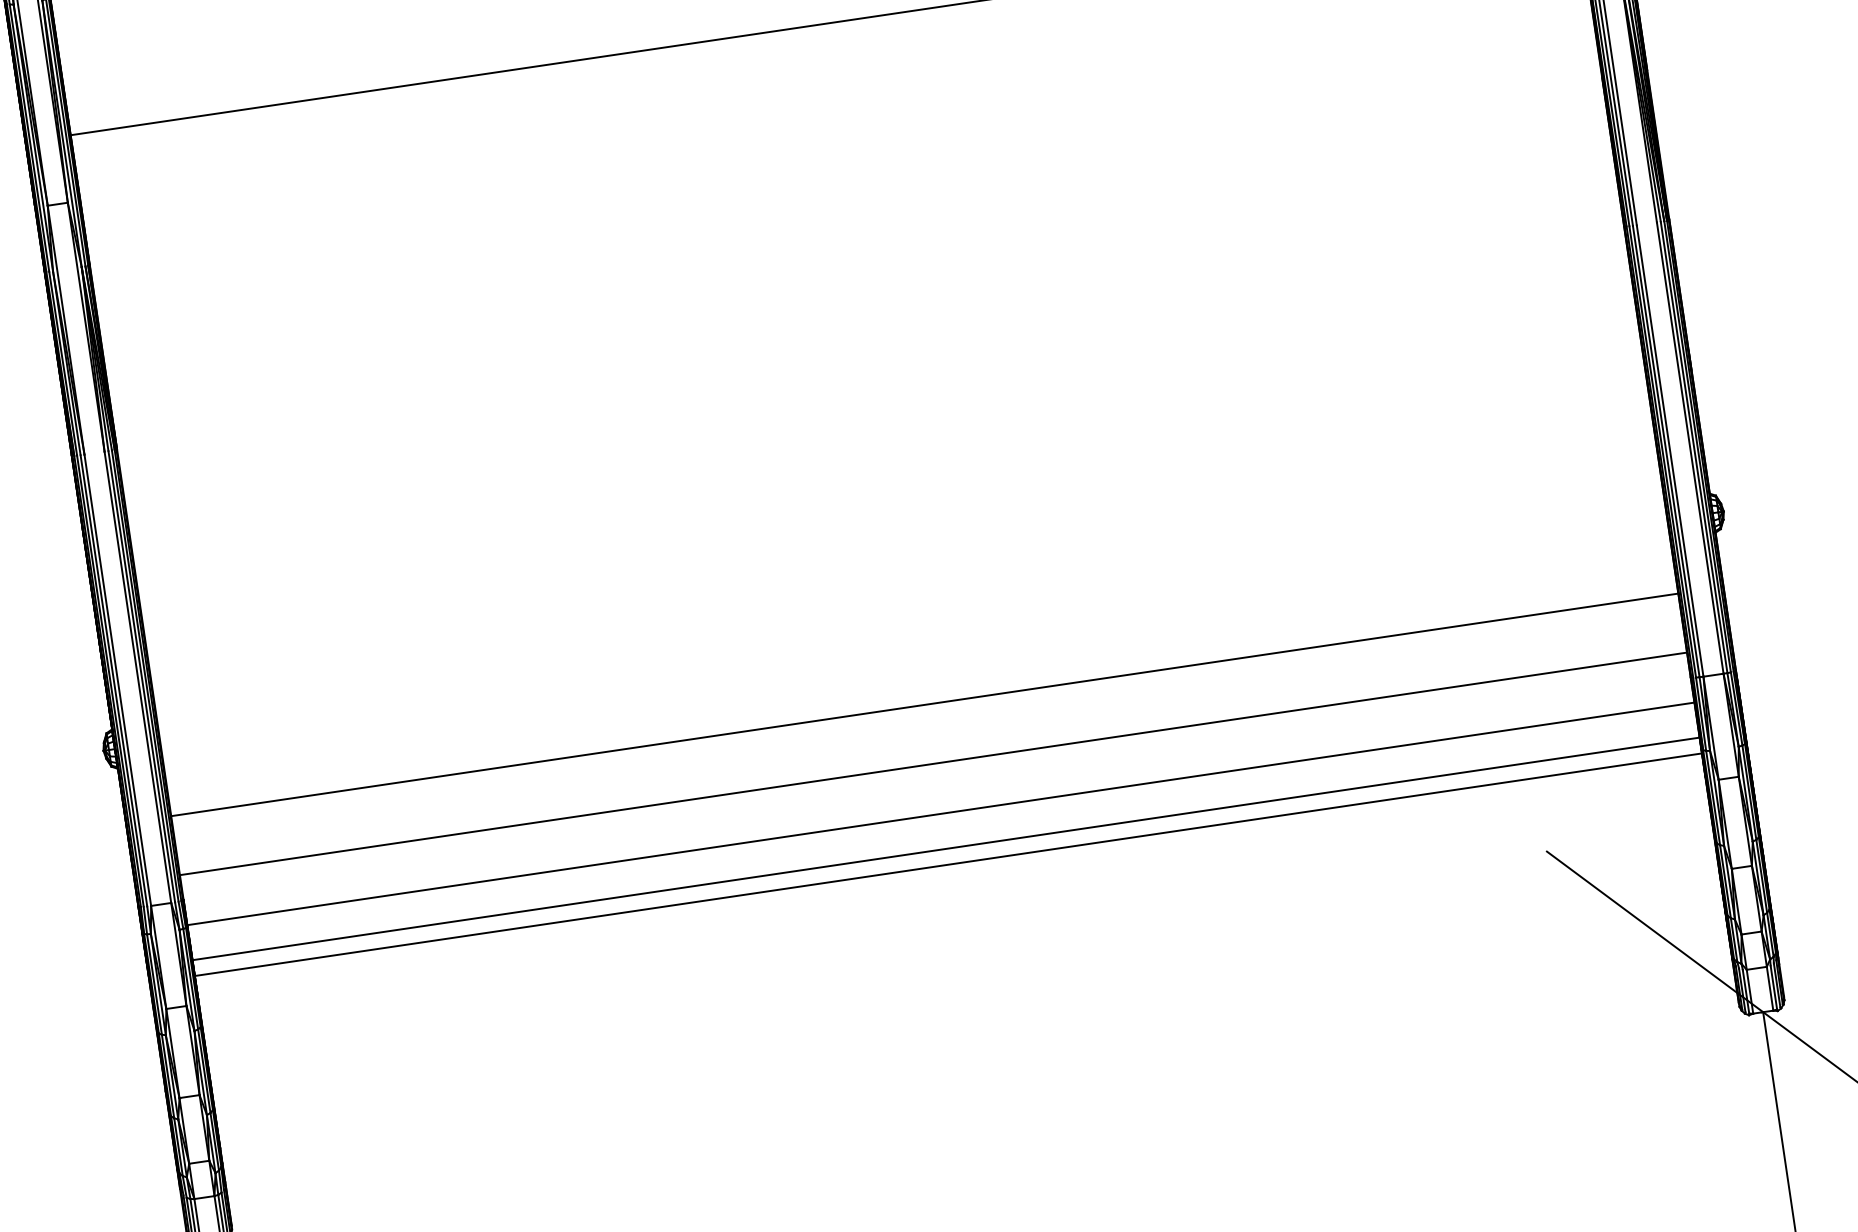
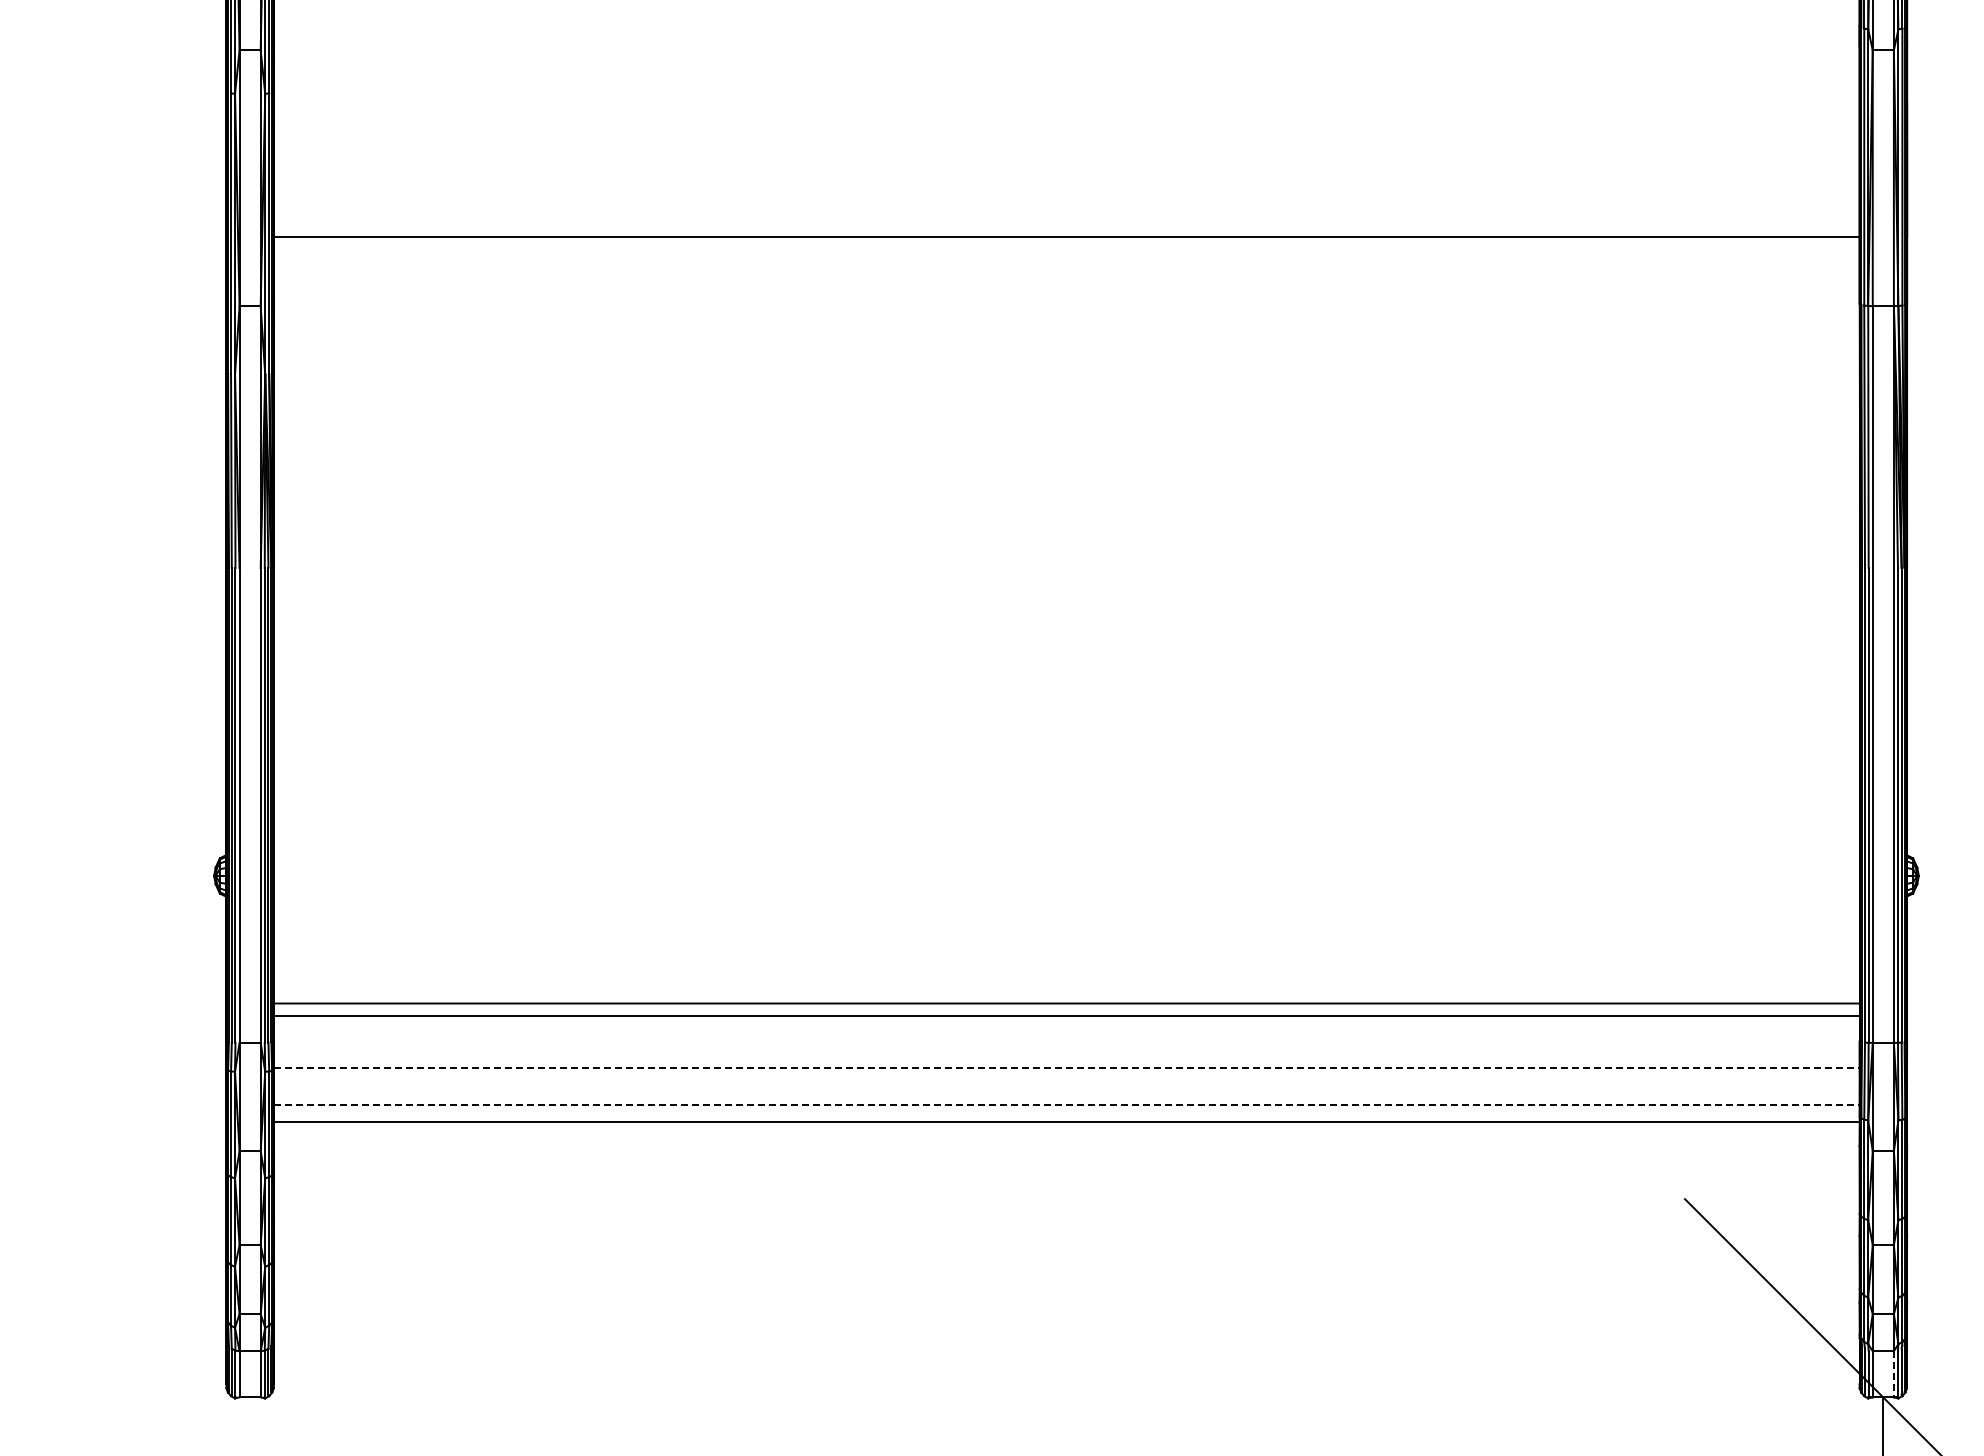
line: (924, 704) -> (1066, 1003), moved
line: (940, 814) -> (1066, 1068), solid -> dashed
line: (945, 849) -> (1066, 1105), solid -> dashed
line: (1769, 988) -> (1893, 1374), solid -> dashed

